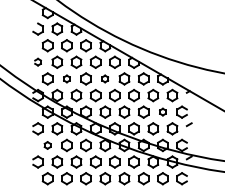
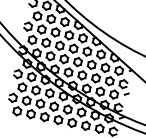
part: (37, 61) -> (27, 25), size x1.67
part: (66, 78) -> (45, 42), size x1.67
part: (104, 78) -> (73, 48), size x1.67
part: (162, 111) -> (109, 80), size x1.67
part: (47, 145) -> (22, 87), size x1.67

